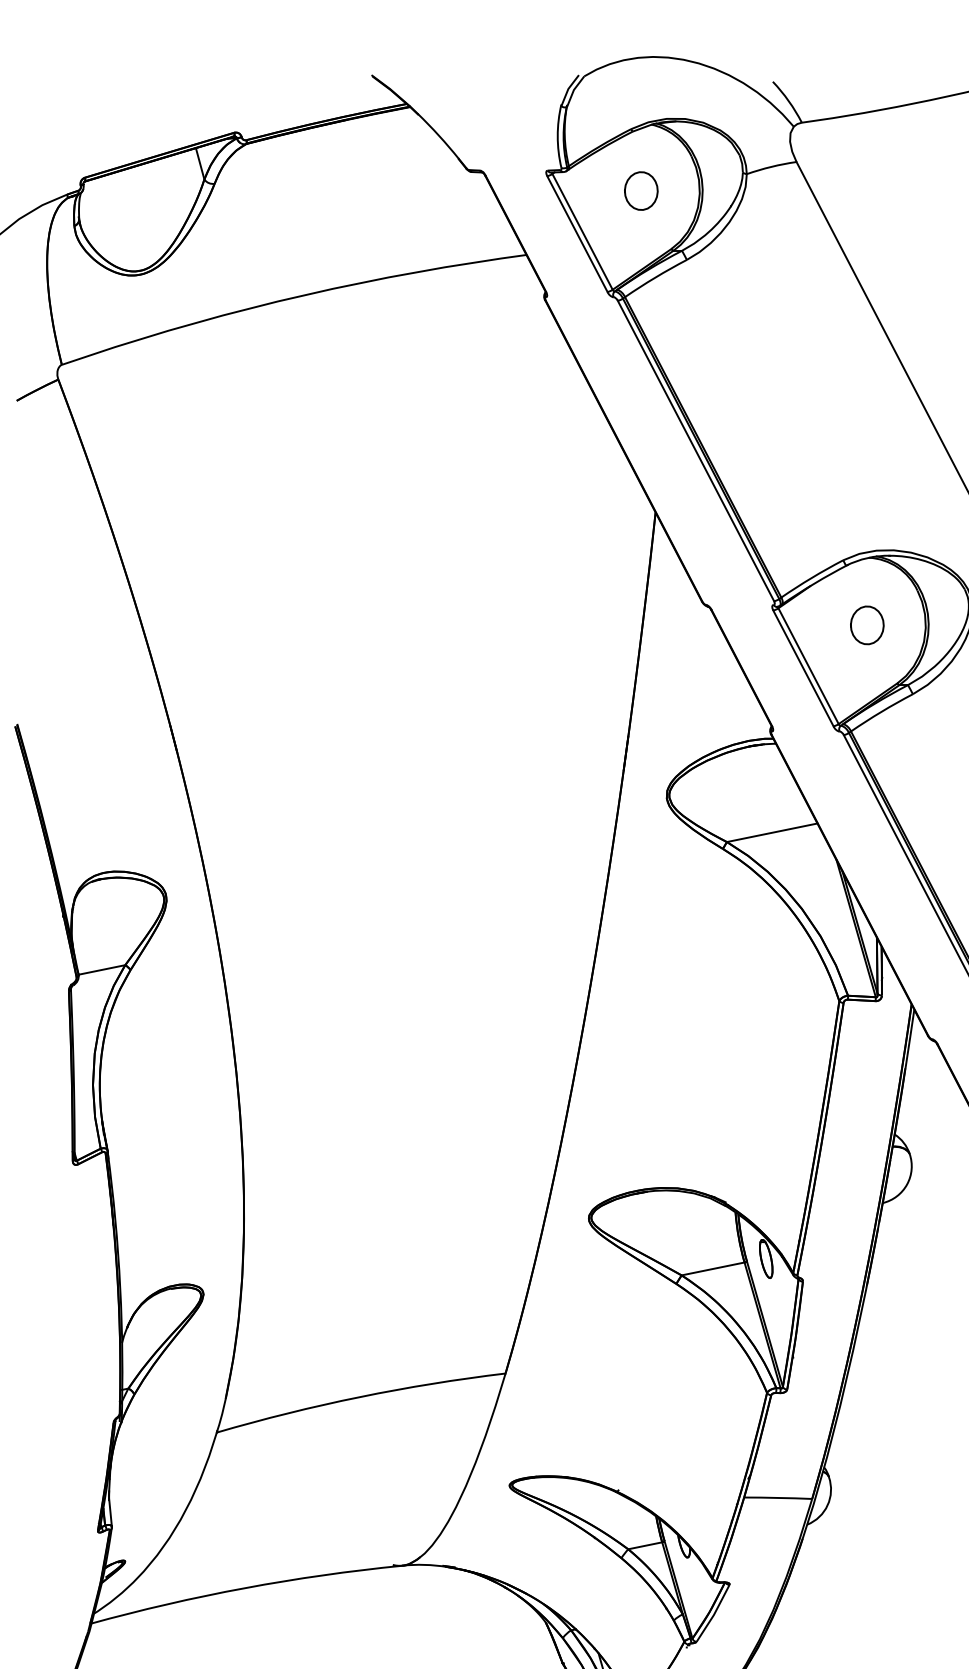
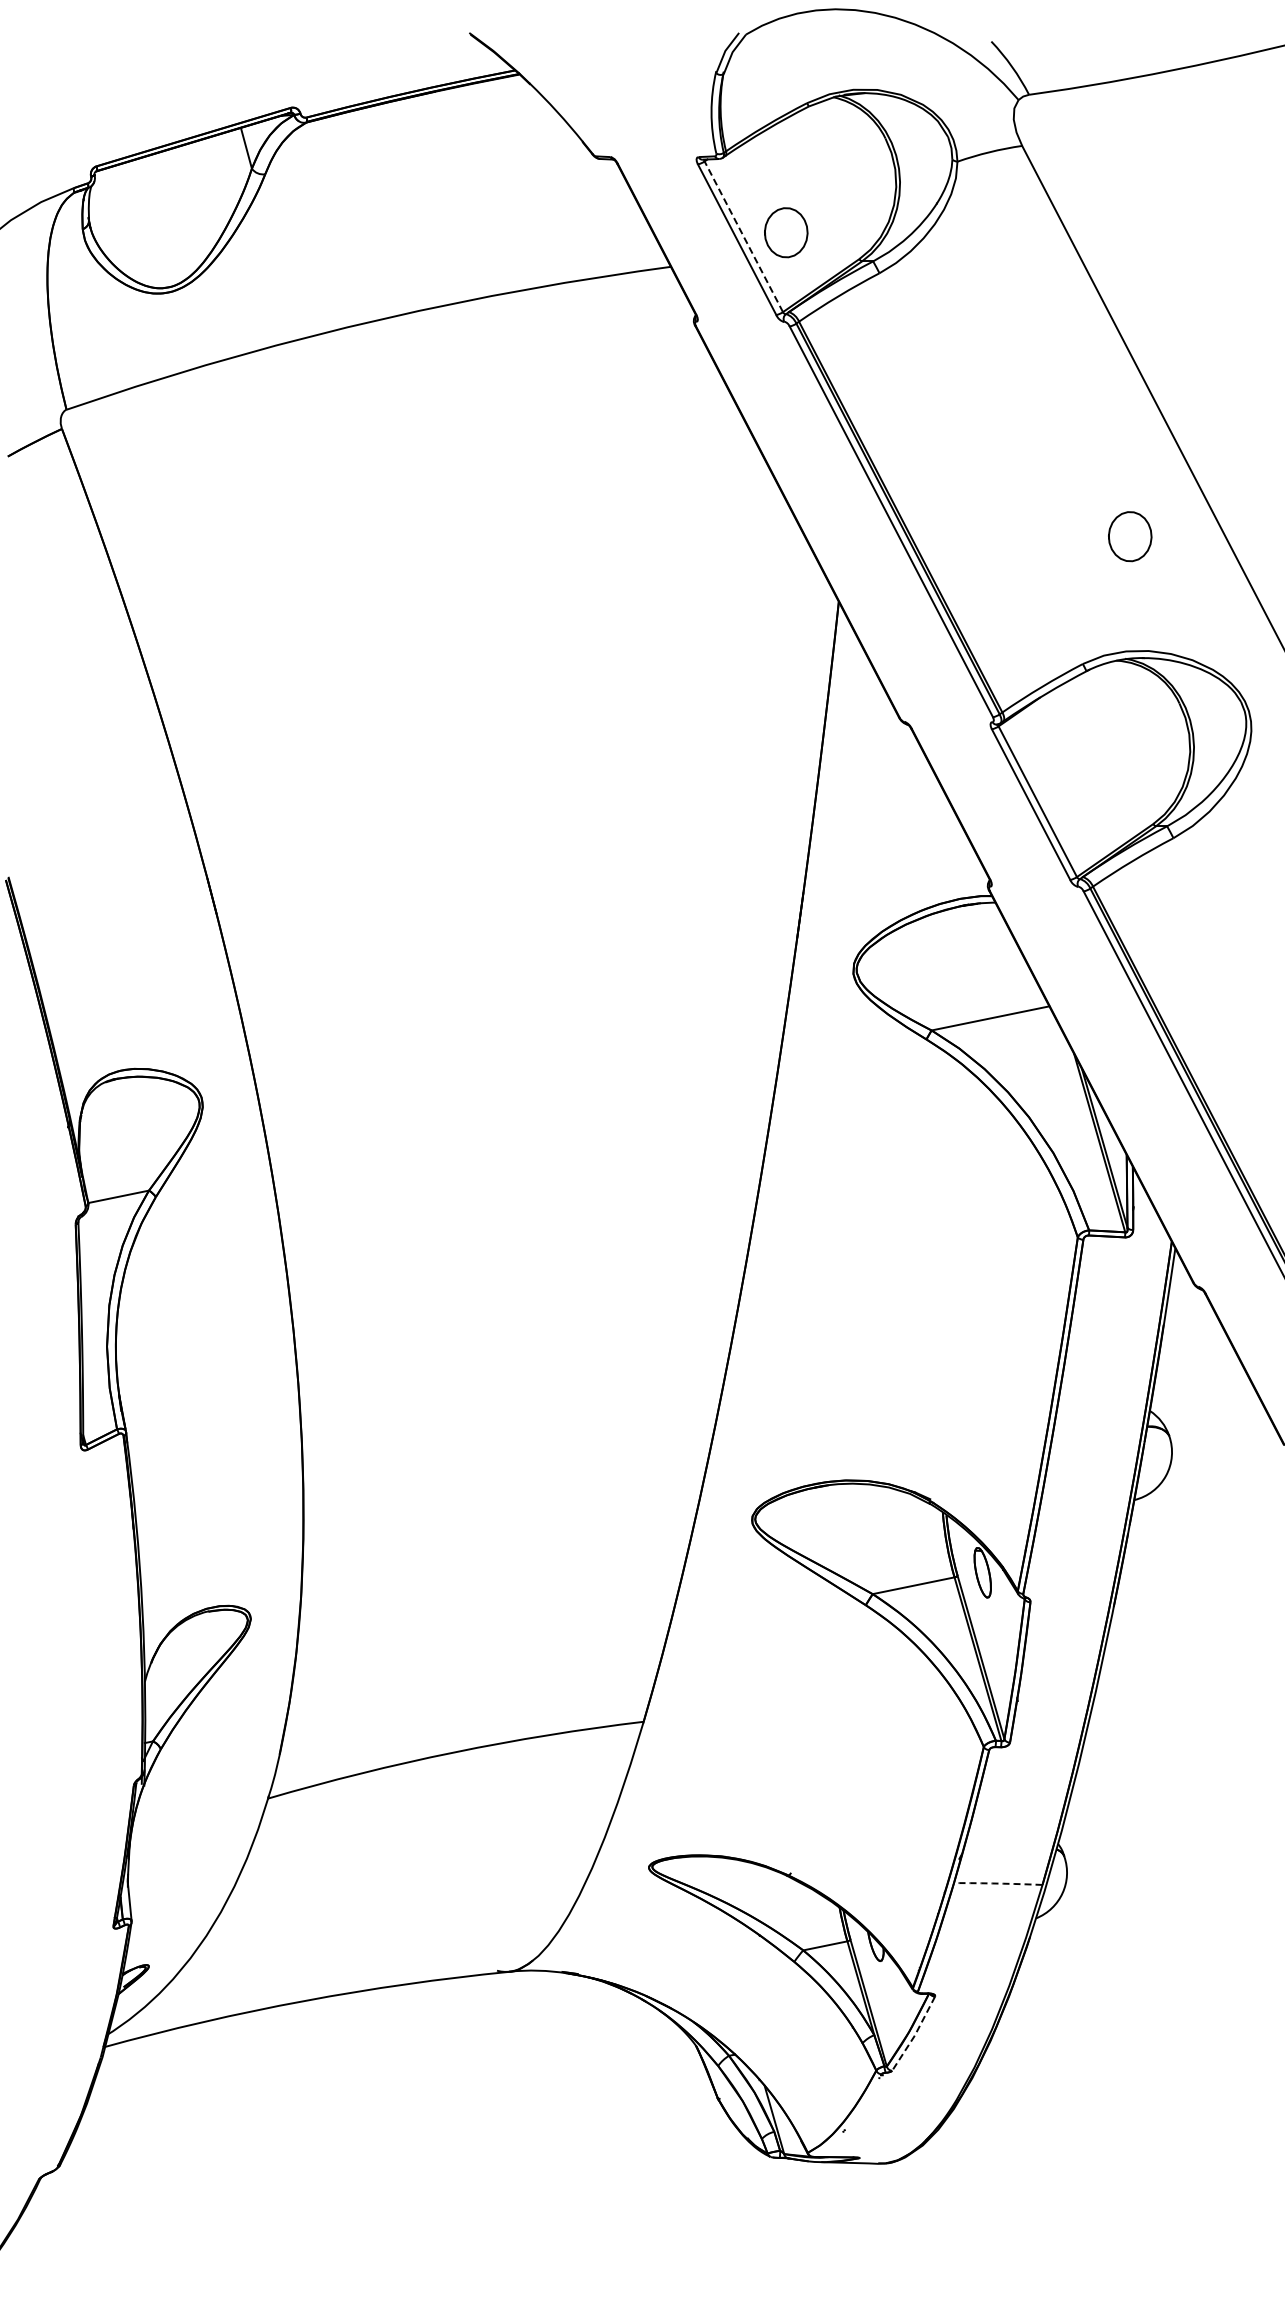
part: (641, 190) -> (786, 232), moved
line: (582, 231) -> (743, 236), solid -> dashed
part: (867, 625) -> (1130, 536), moved
arc: (778, 1497) -> (998, 1883), solid -> dashed
line: (714, 1614) -> (915, 2035), solid -> dashed

